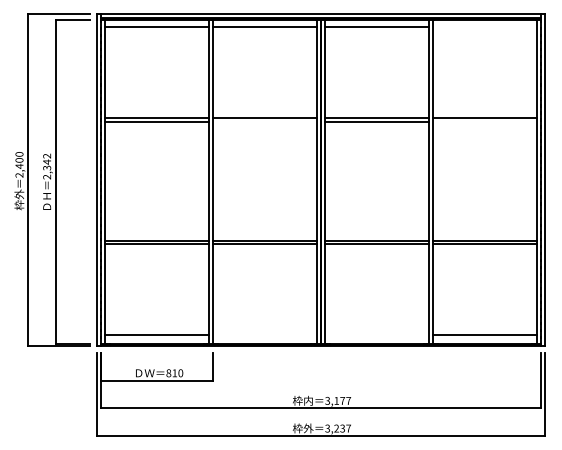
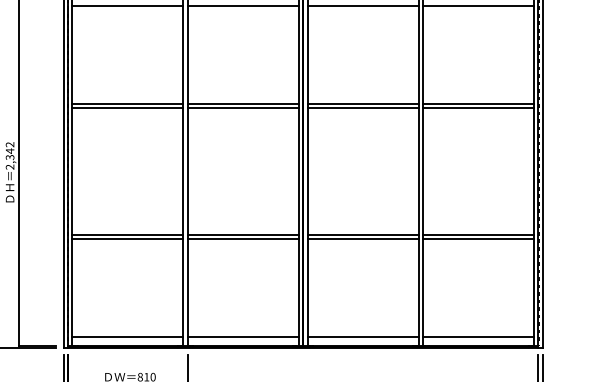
line: (484, 26) -> (478, 5), added
line: (264, 121) -> (242, 107), added
line: (484, 121) -> (478, 107), added
line: (264, 335) -> (242, 336), added
line: (376, 335) -> (362, 336), added

